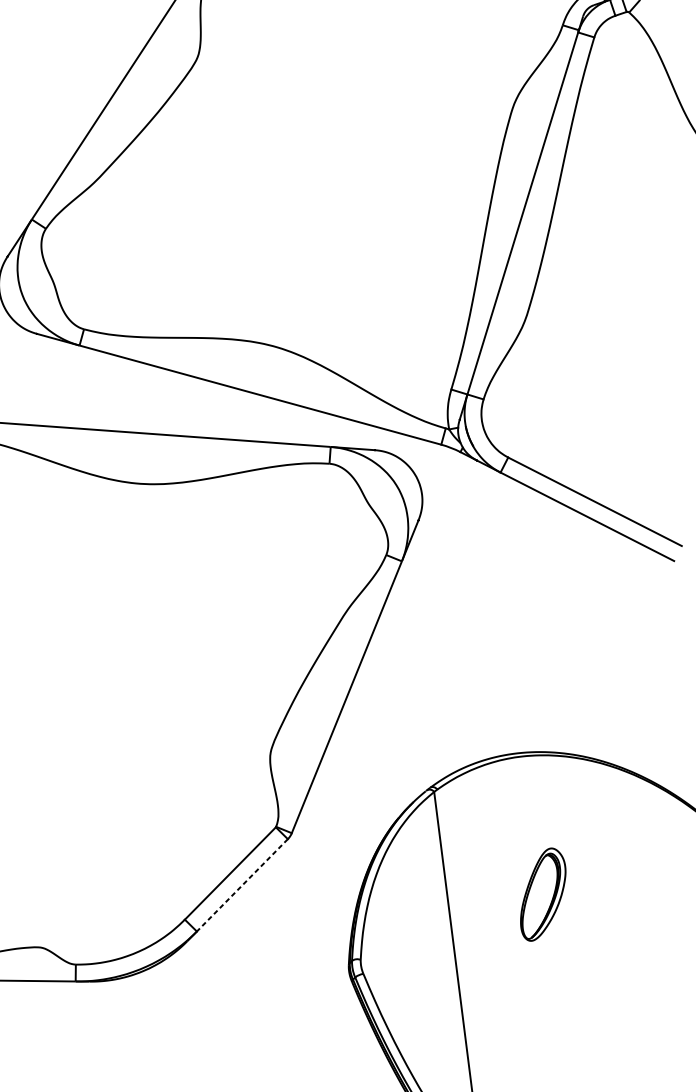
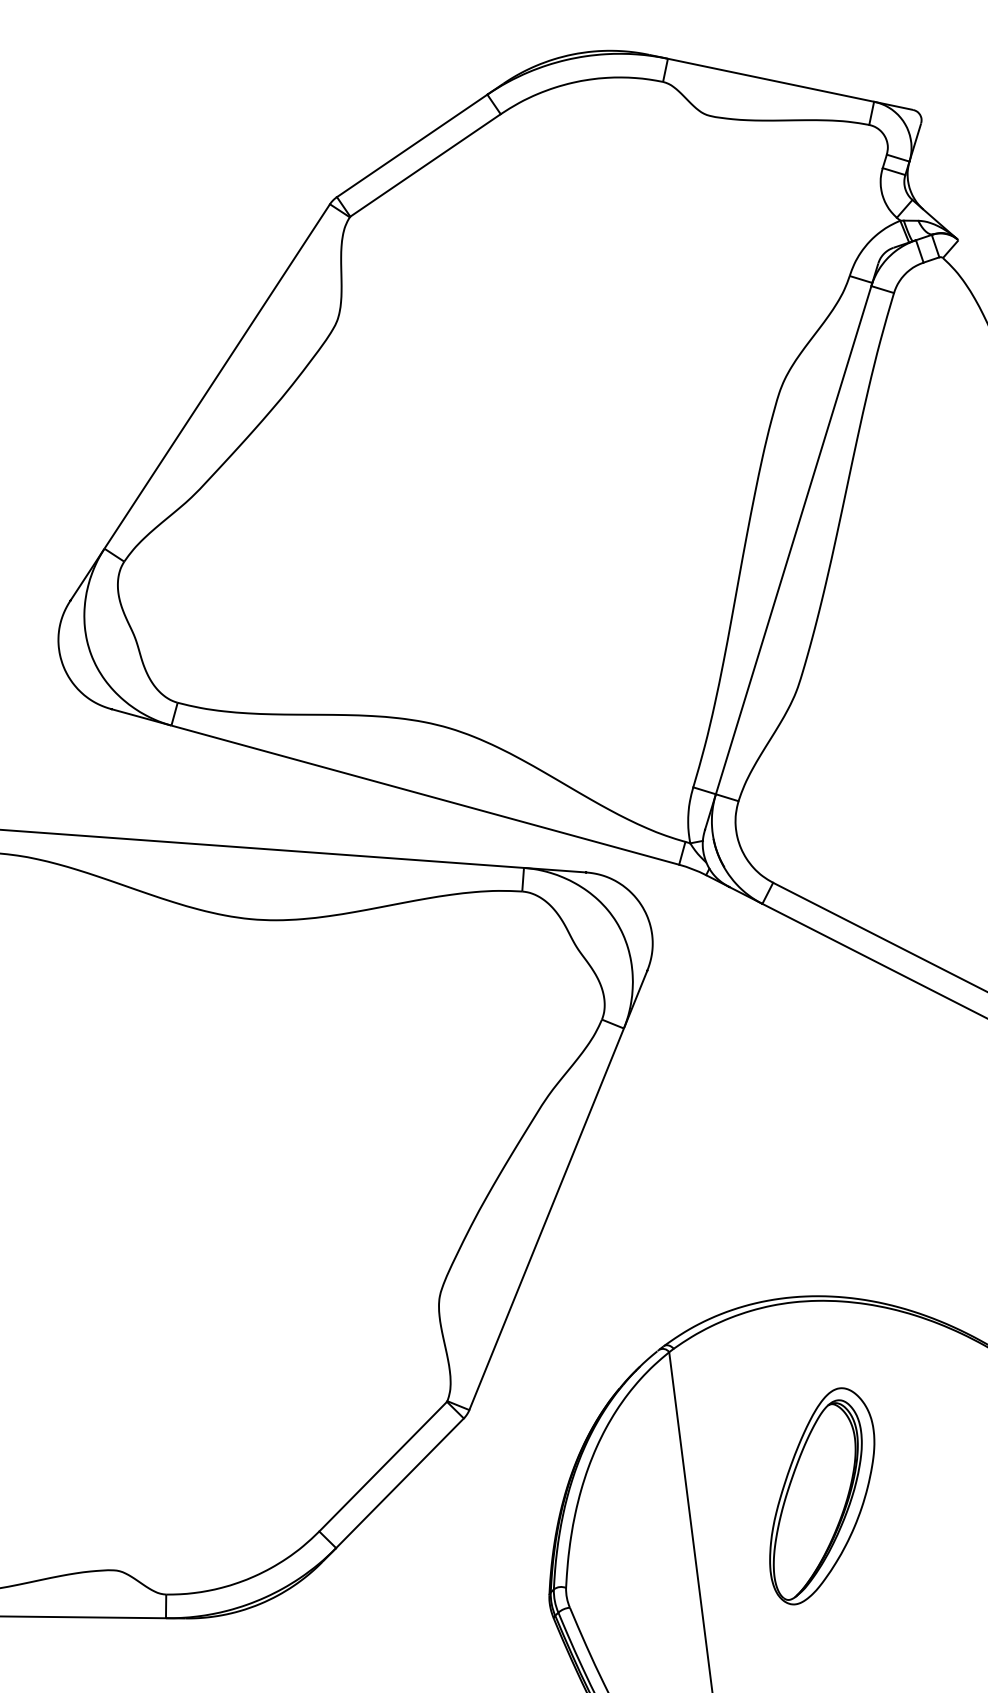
line: (242, 885) -> (400, 1483), dashed -> solid
part: (543, 894) -> (822, 1496), size x1.67

